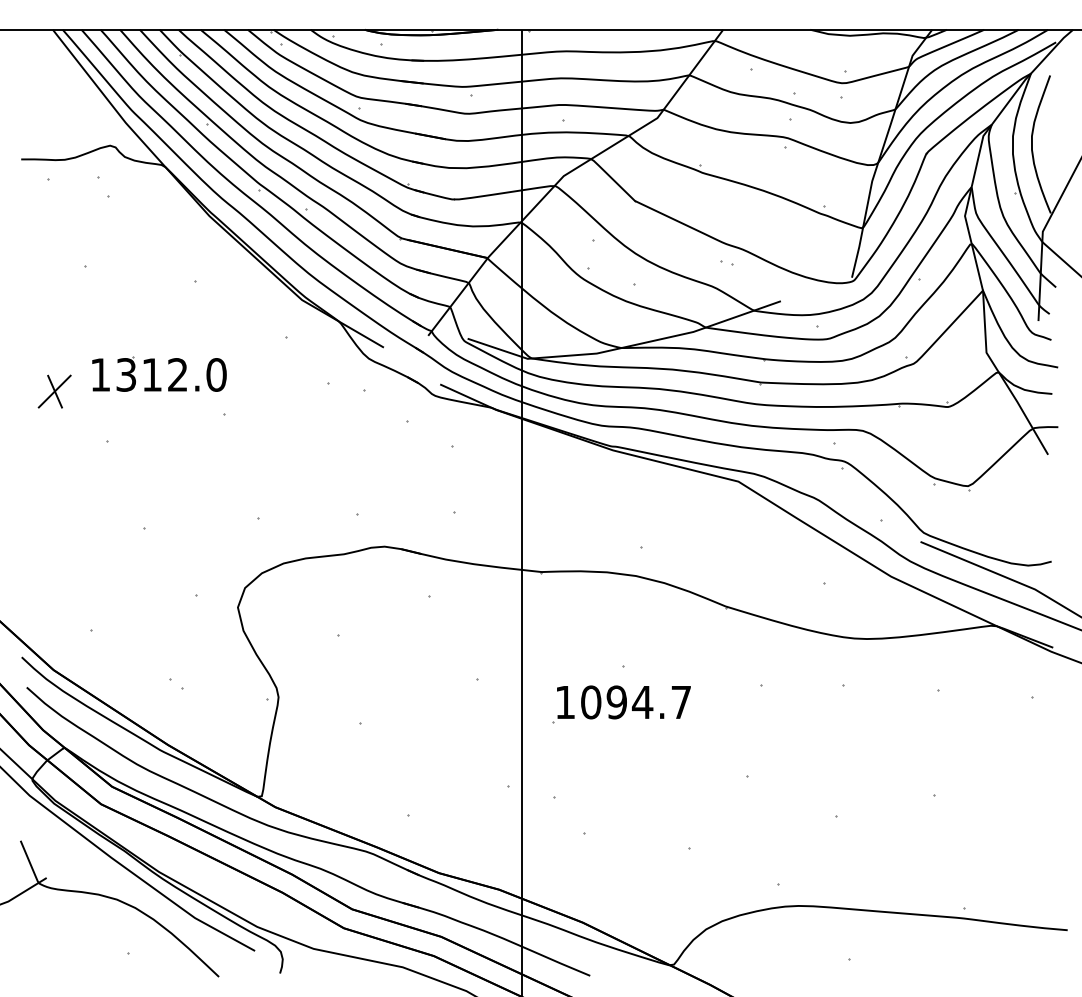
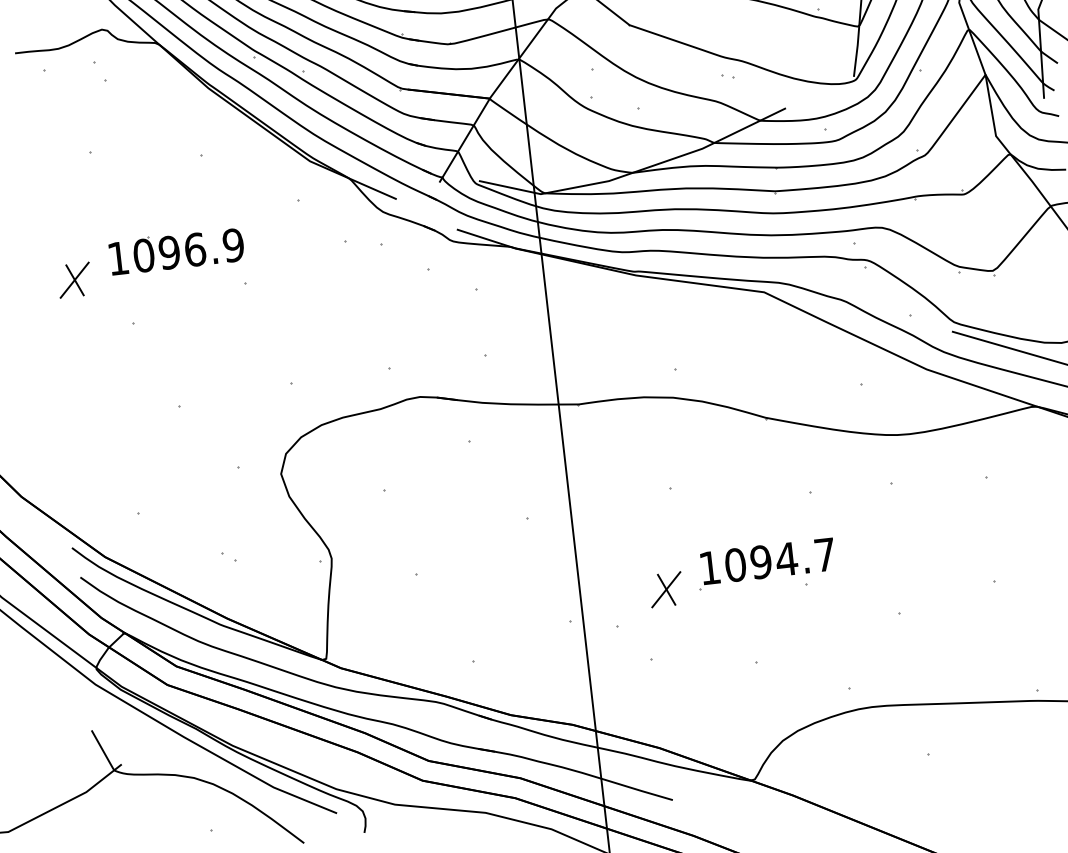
text: (171, 374) -> (188, 250), 1312.0 -> 1096.9
part: (621, 704) -> (765, 563), moved
part: (607, 765) -> (666, 589), added

